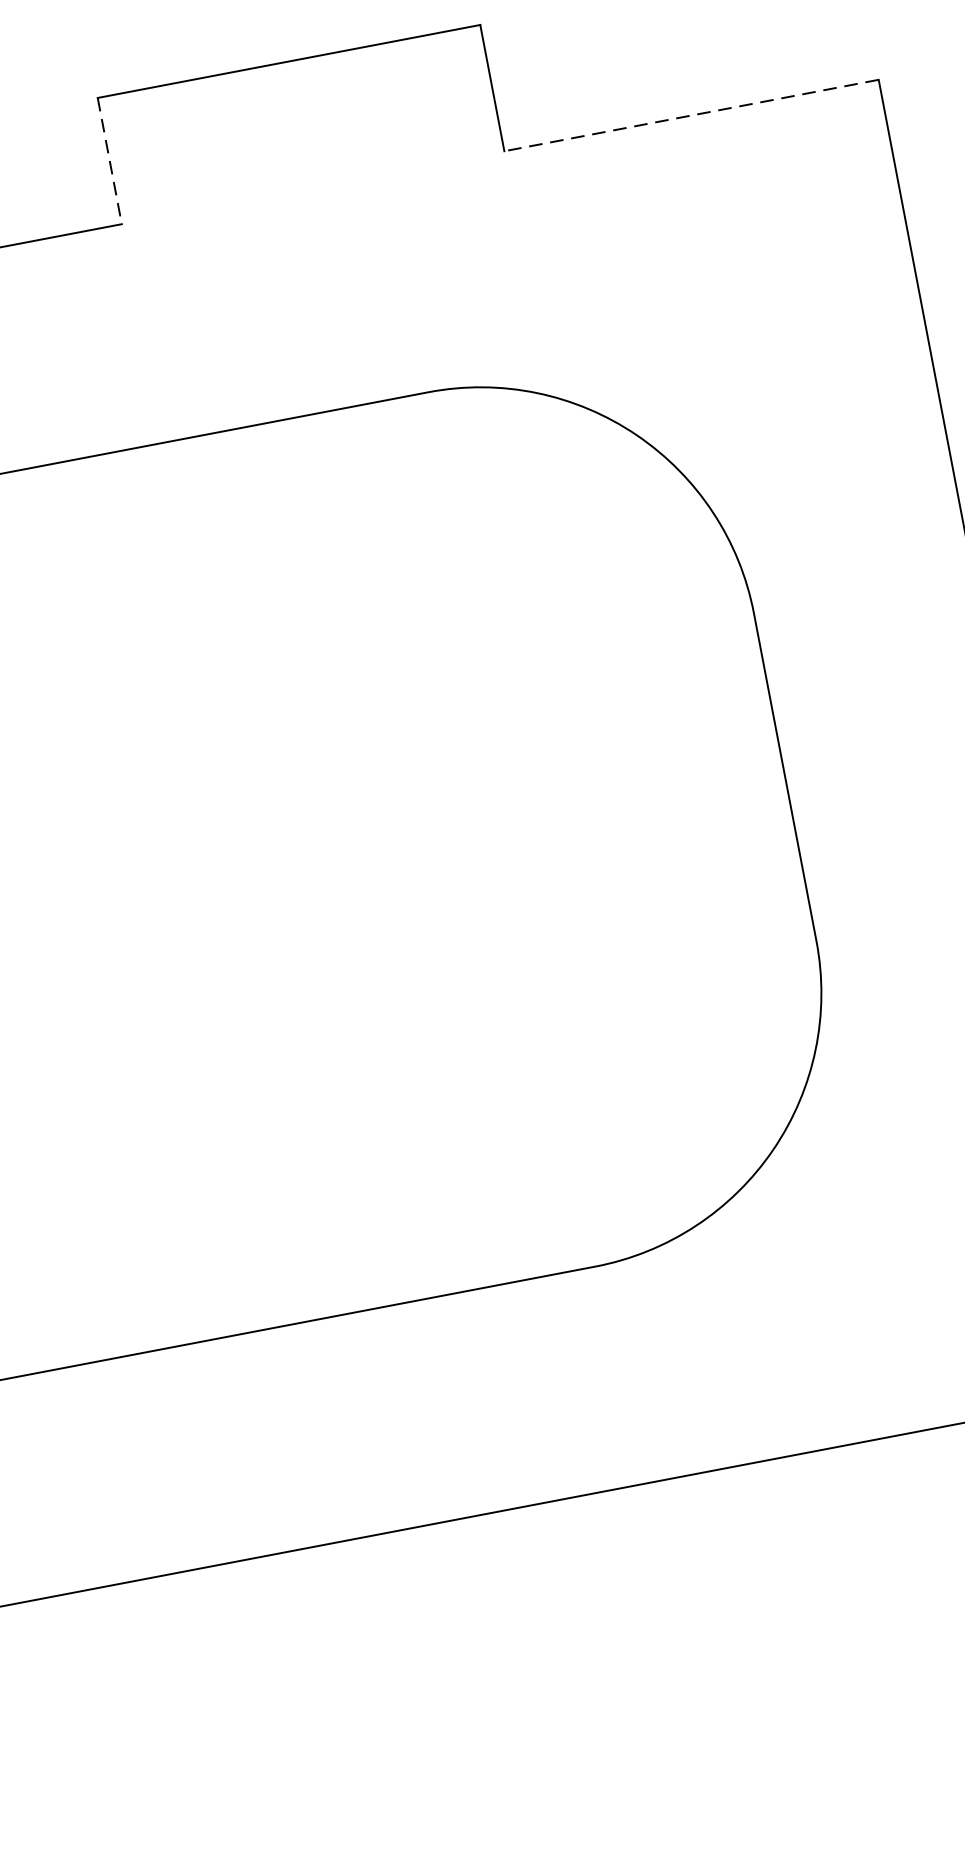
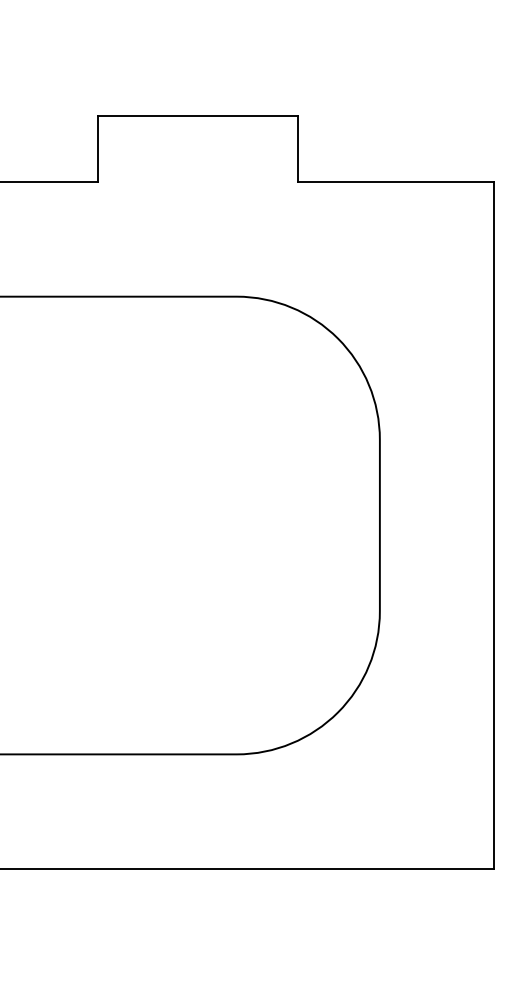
line: (691, 115) -> (396, 182), dashed -> solid
line: (110, 161) -> (98, 149), dashed -> solid

